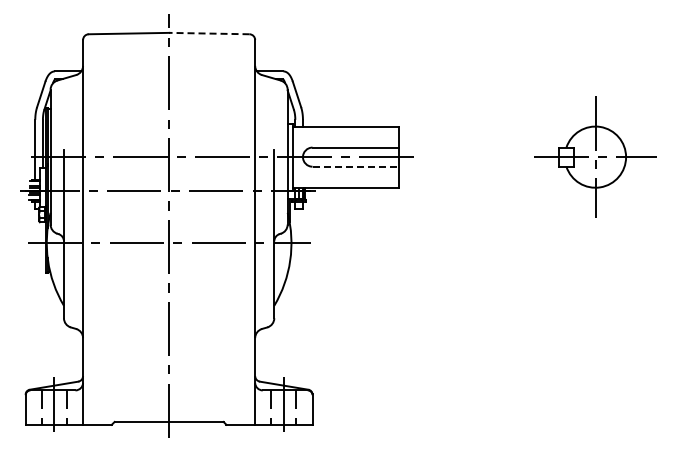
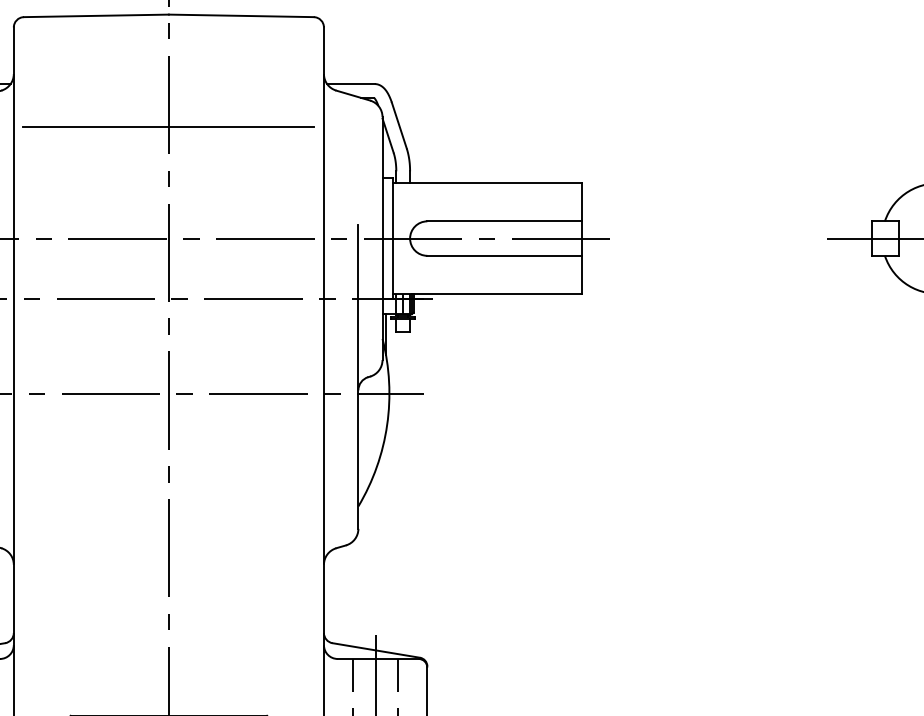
line: (208, 33) -> (239, 15), dashed -> solid
line: (168, 95) -> (167, 127), added
line: (356, 166) -> (506, 255), dashed -> solid

